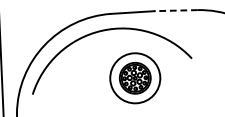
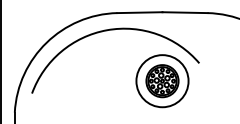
line: (176, 10) -> (185, 12), dashed -> solid
part: (135, 78) -> (162, 81), moved

